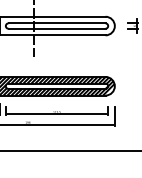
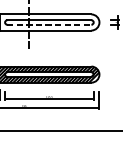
line: (57, 28) -> (49, 24), solid -> dashed

